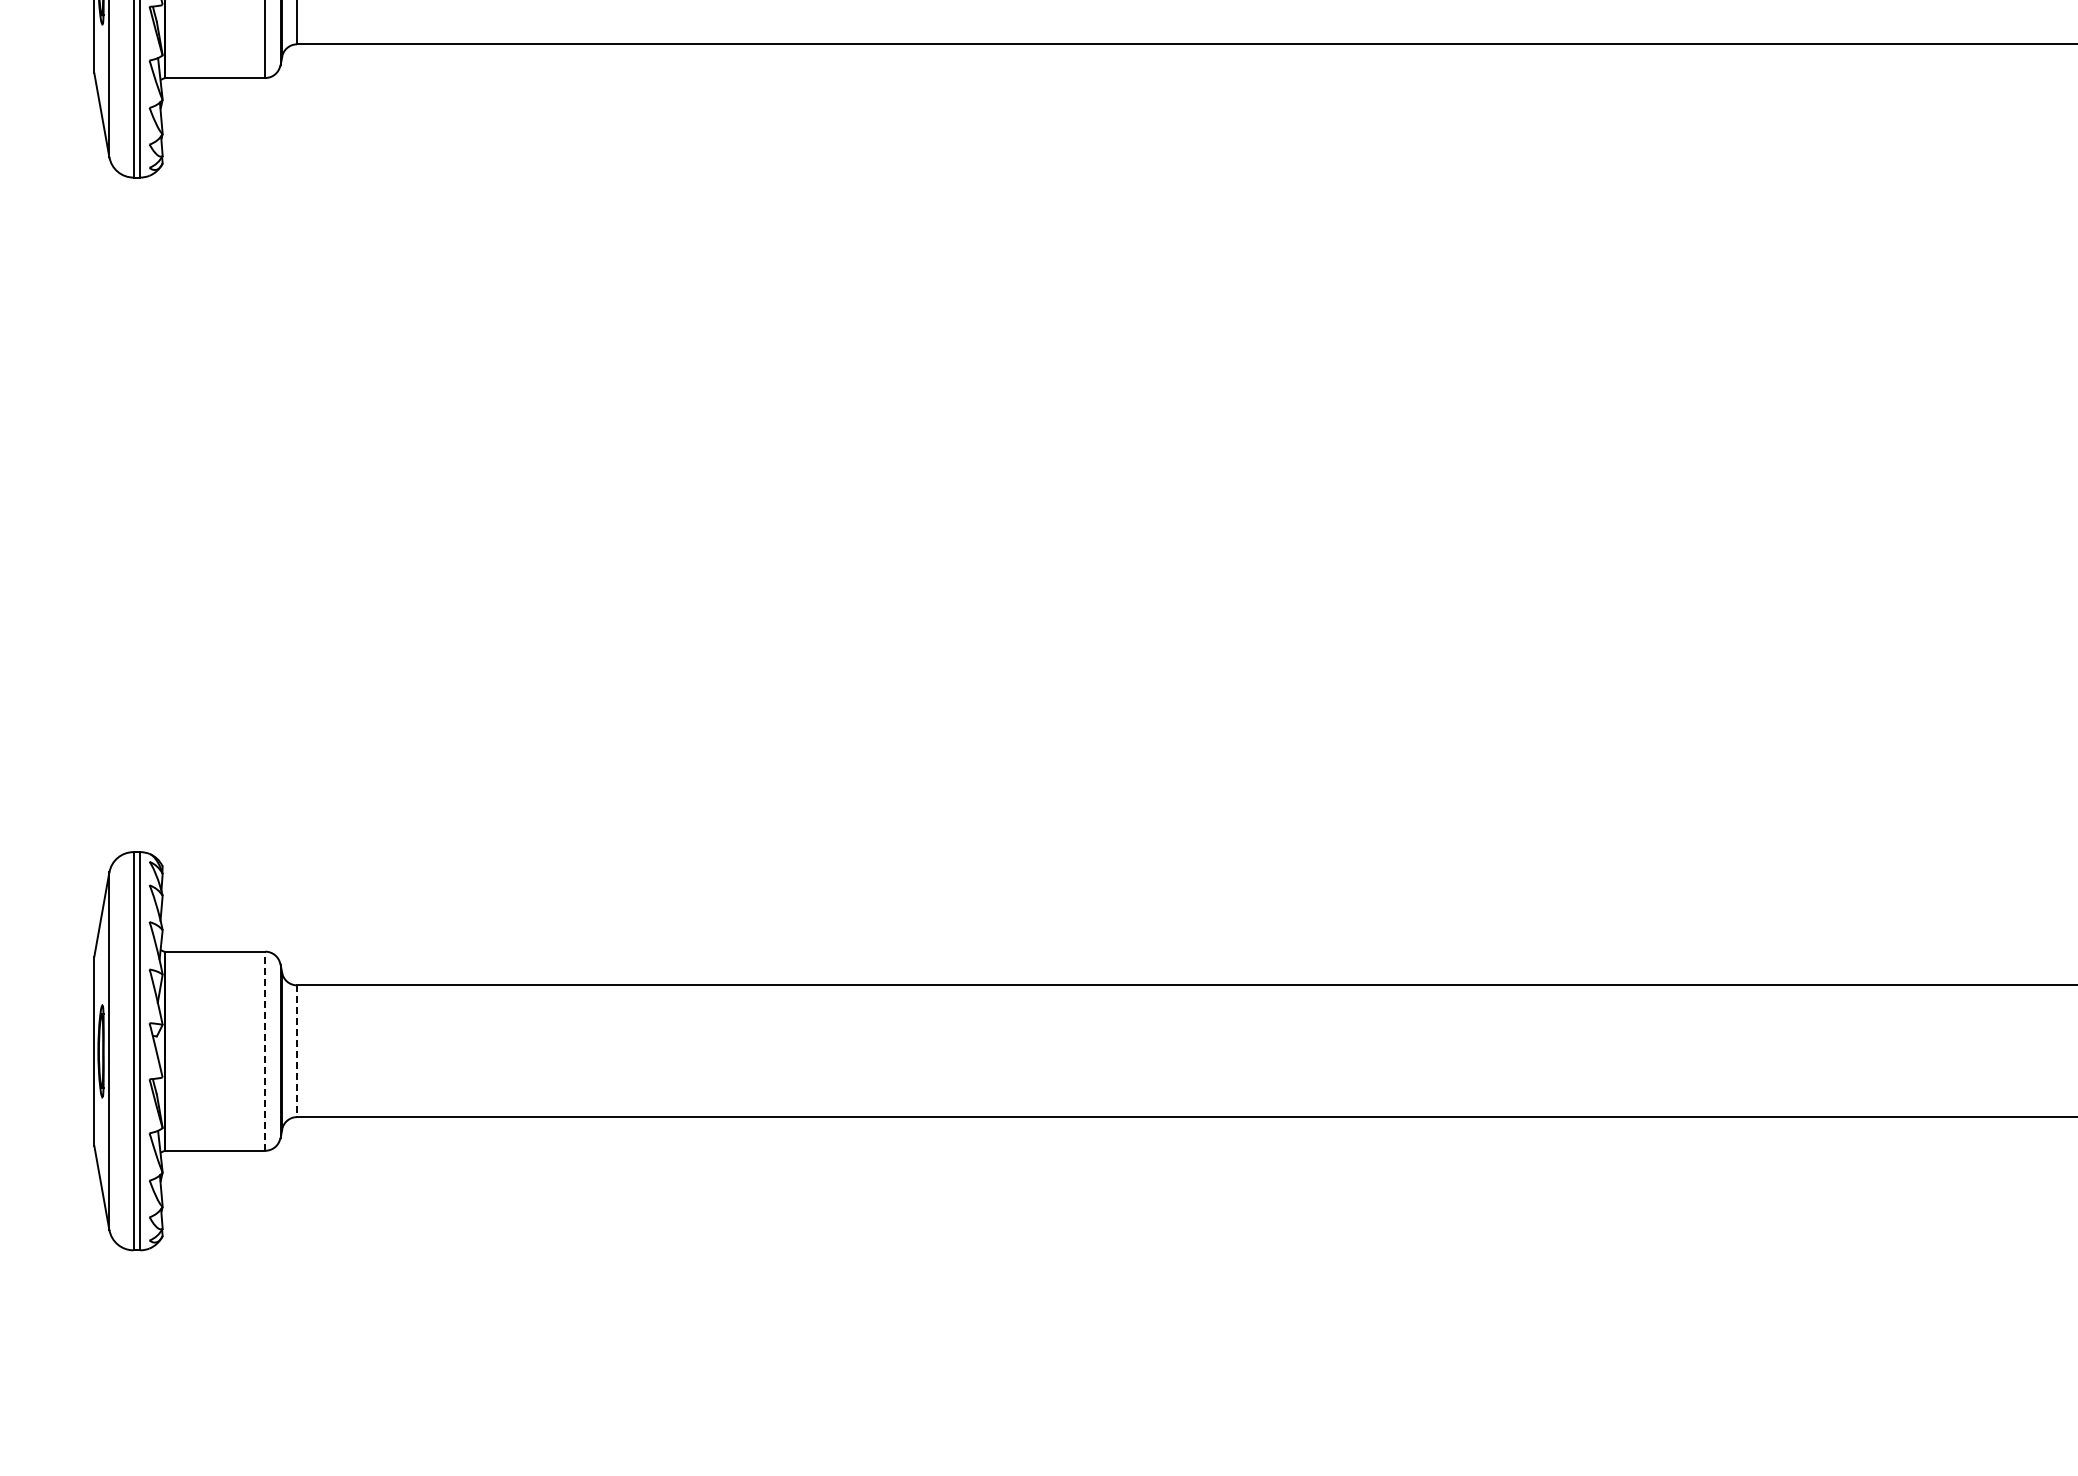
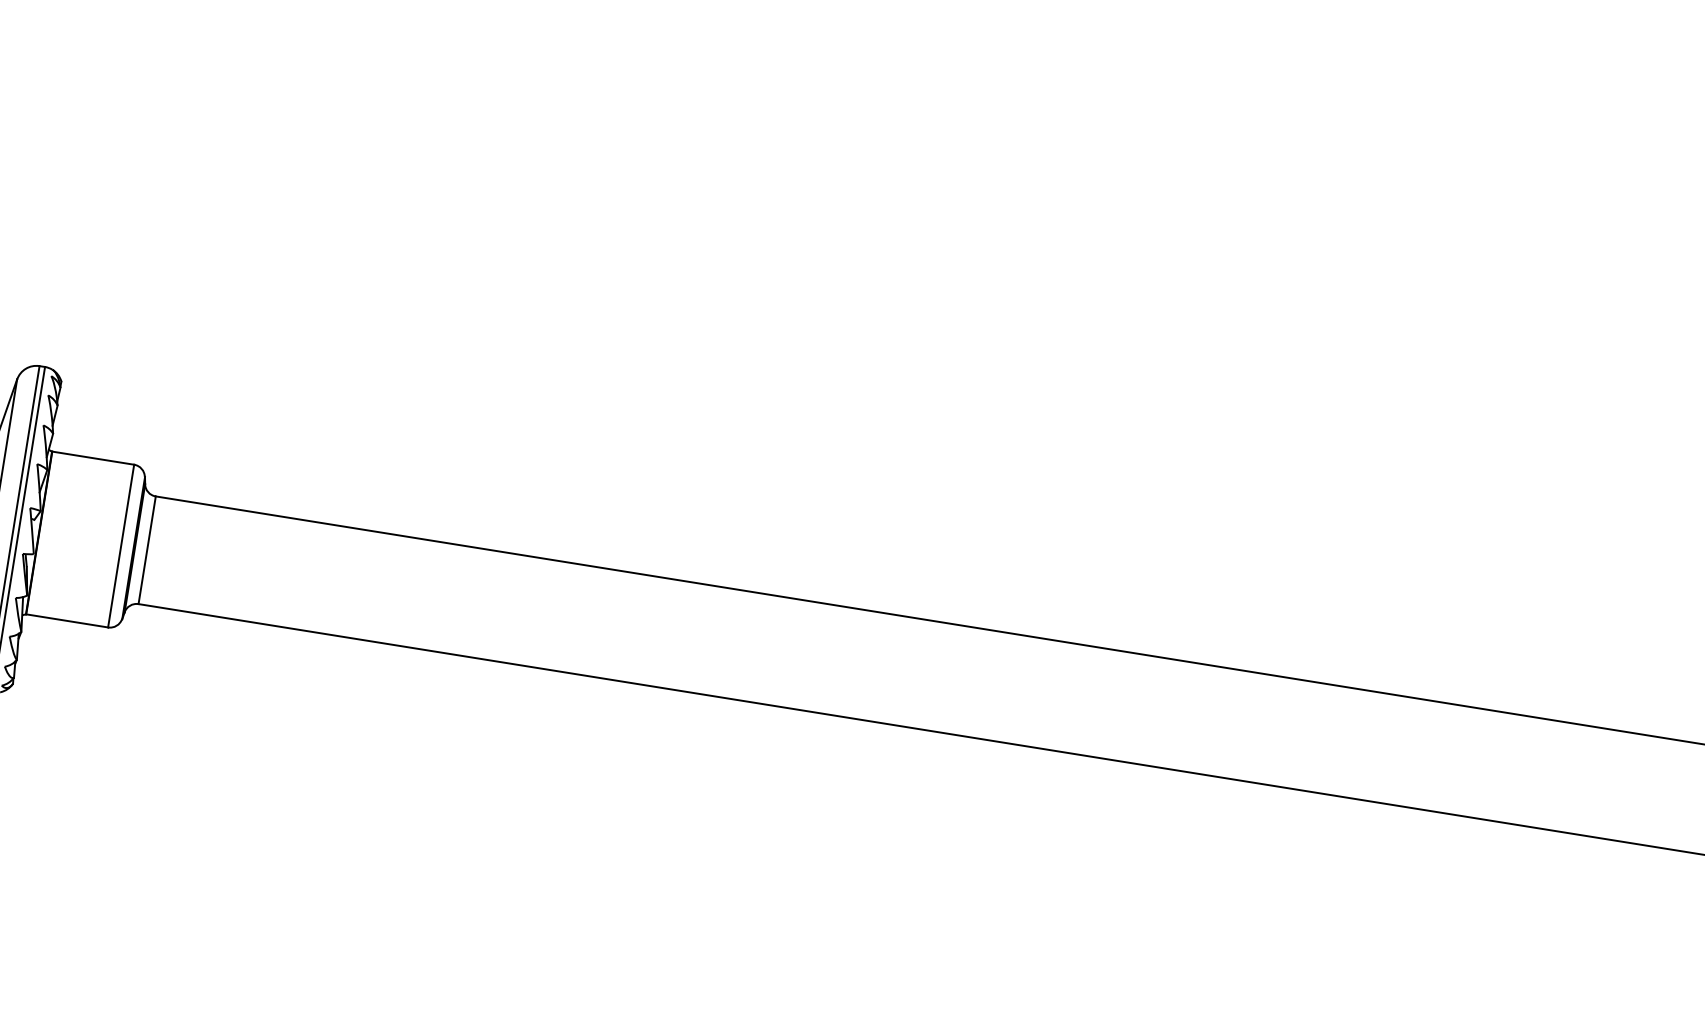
line: (265, 1051) -> (121, 546), dashed -> solid
line: (297, 1051) -> (147, 550), dashed -> solid

